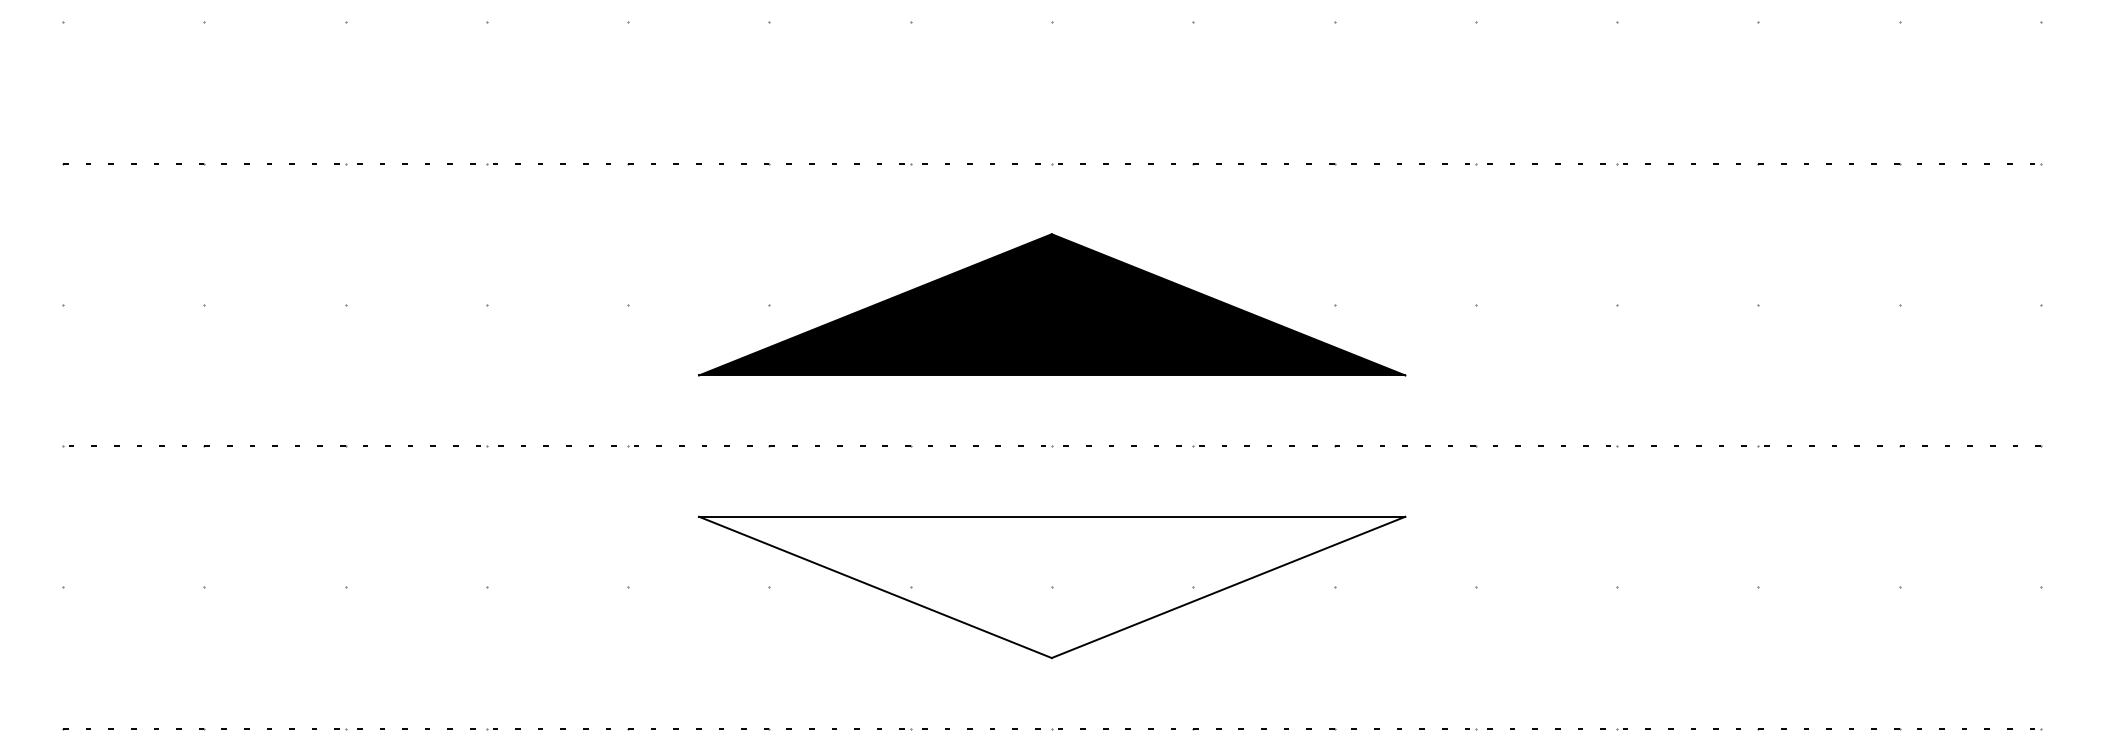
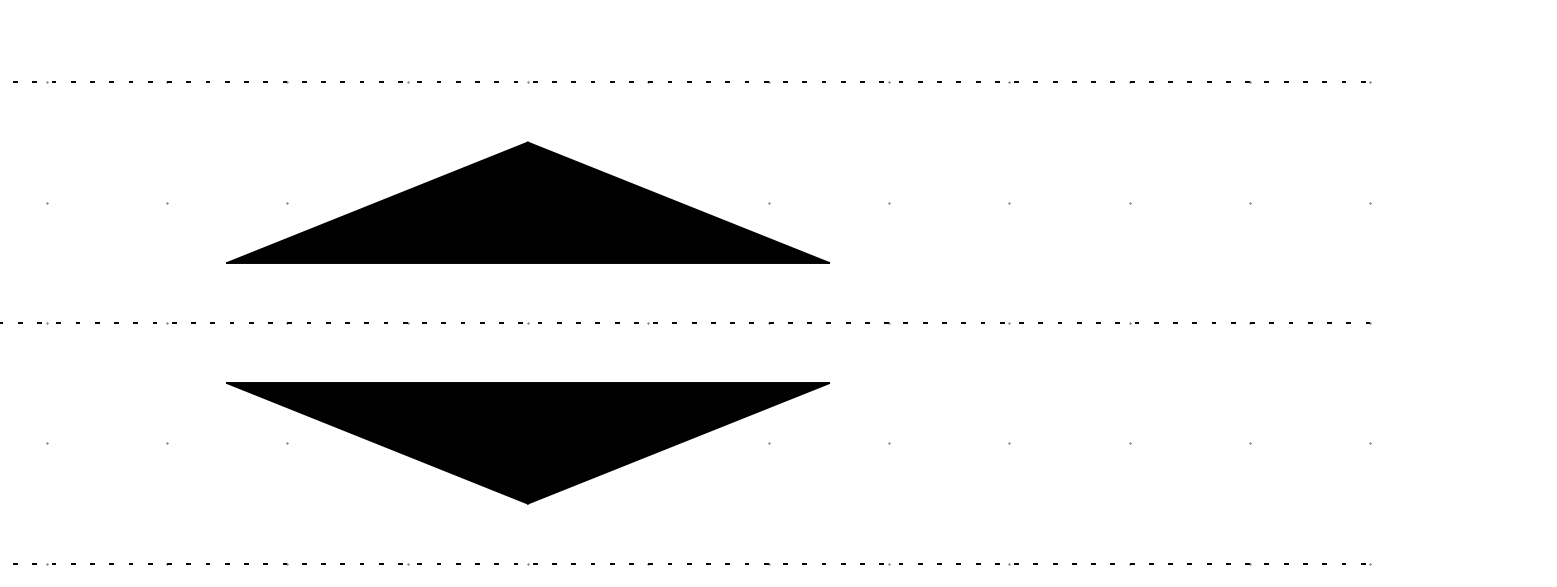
fill: (1052, 587) -> (528, 443), added

